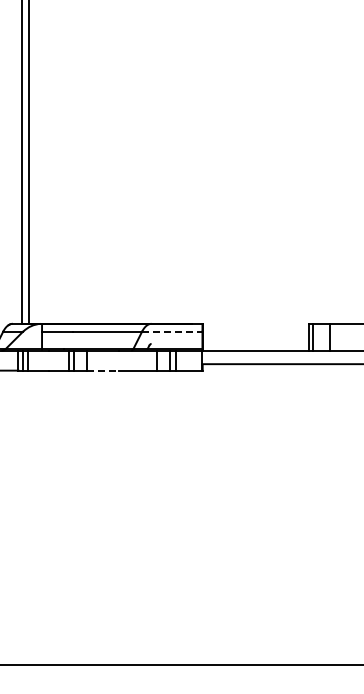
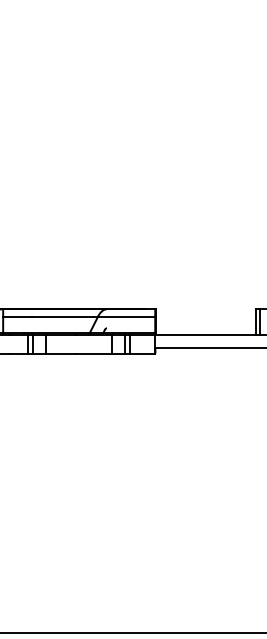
line: (172, 331) -> (126, 316), dashed -> solid
line: (102, 370) -> (60, 353), dashed -> solid

